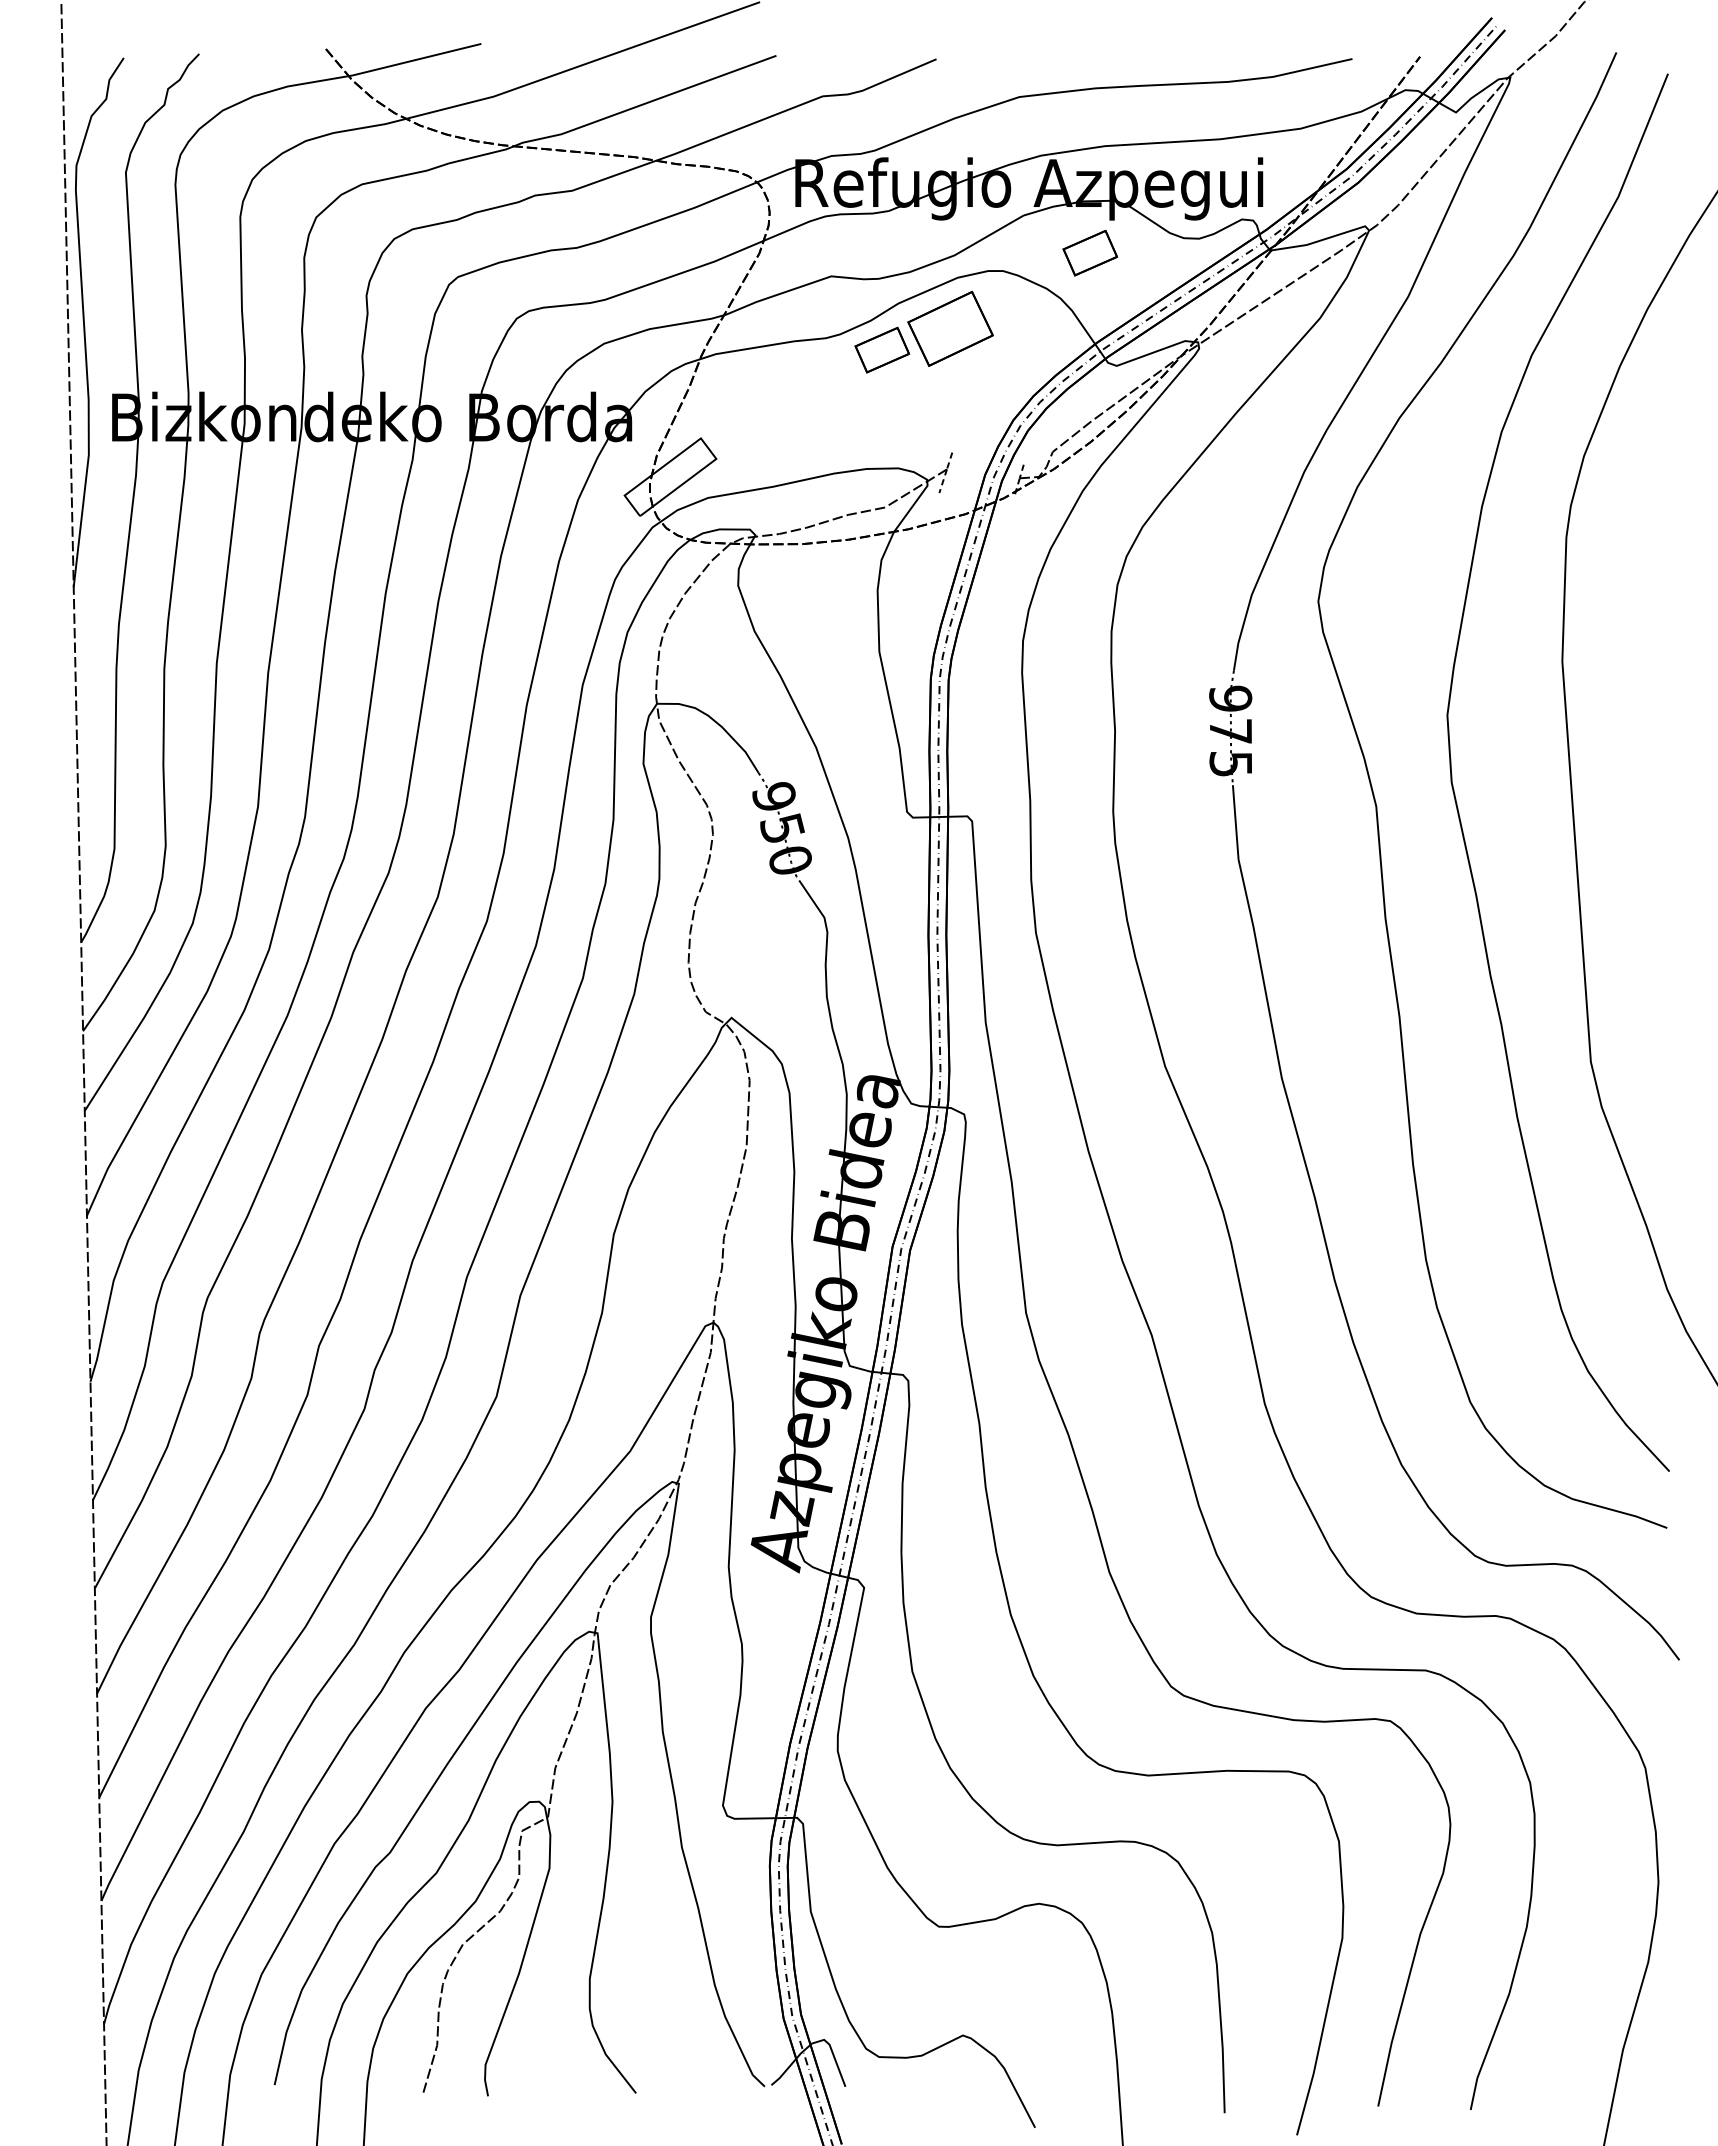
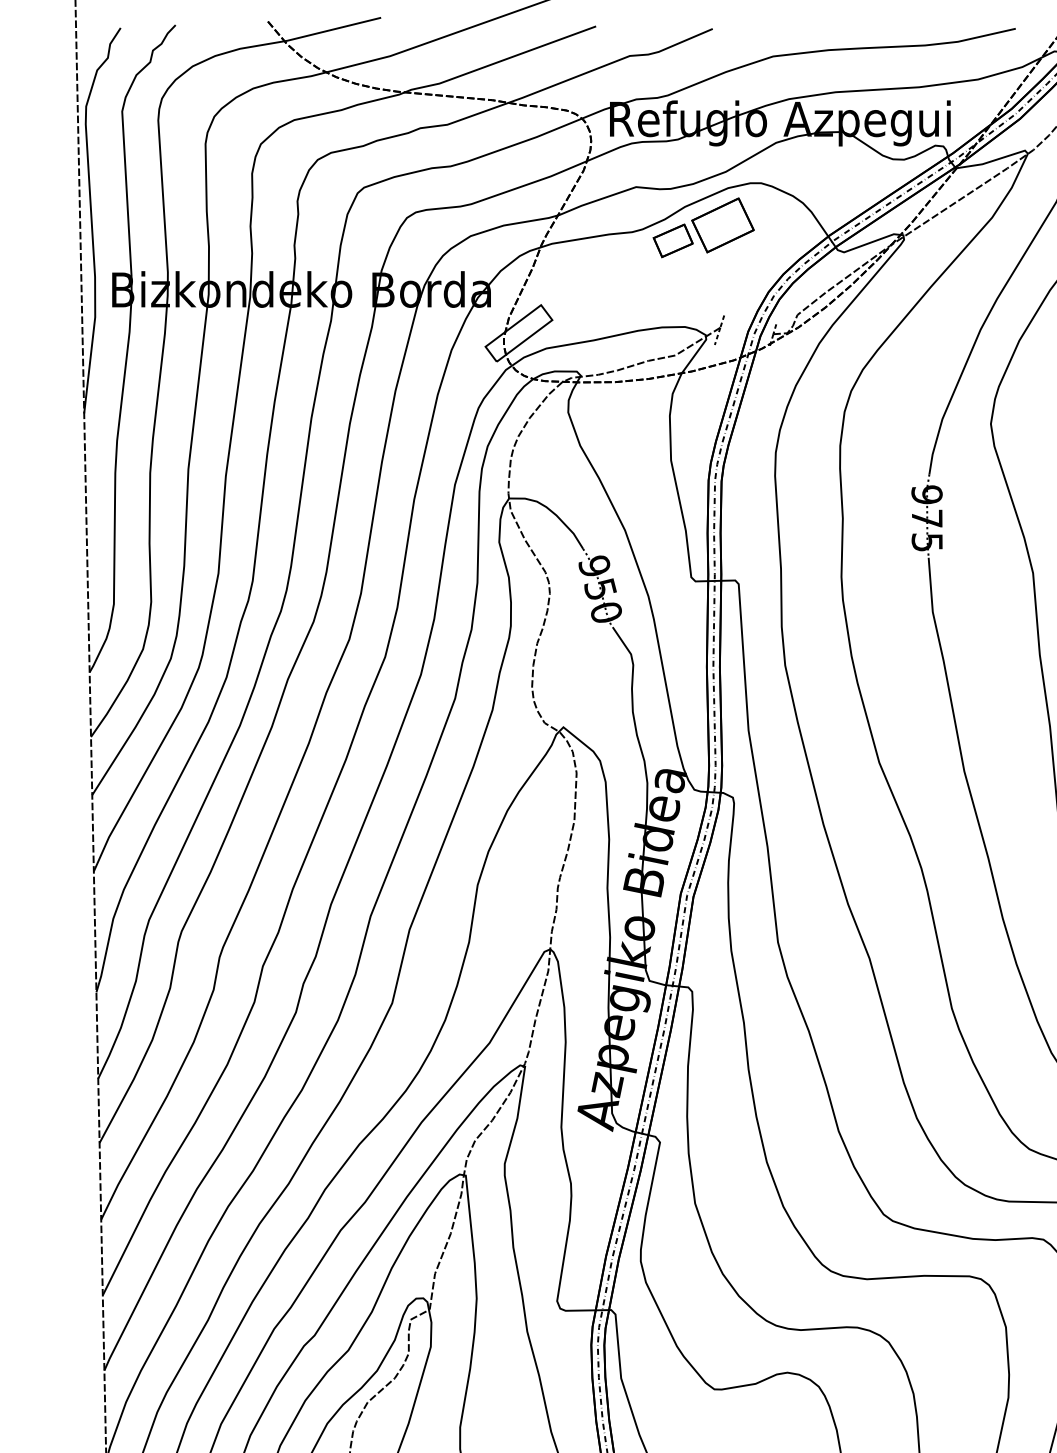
part: (1090, 252) -> (824, 169), removed

